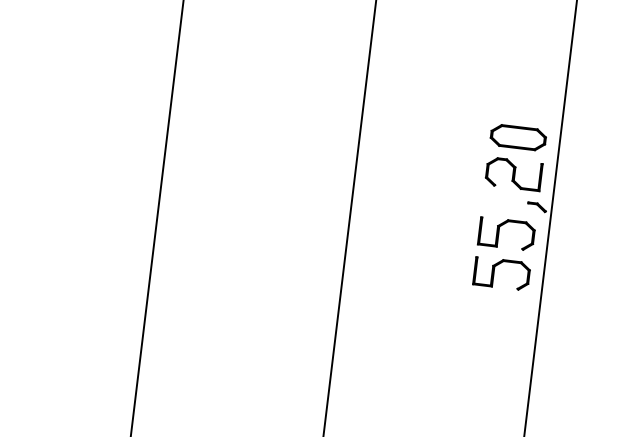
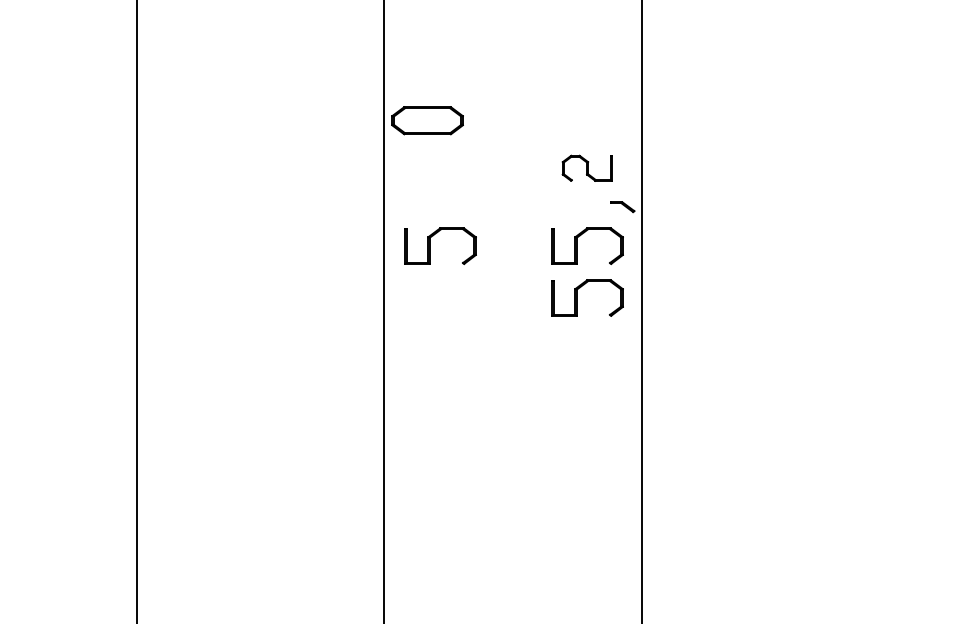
part: (518, 137) -> (427, 120), moved
part: (513, 174) -> (587, 168), size x0.7
part: (386, 218) -> (430, 245), added

